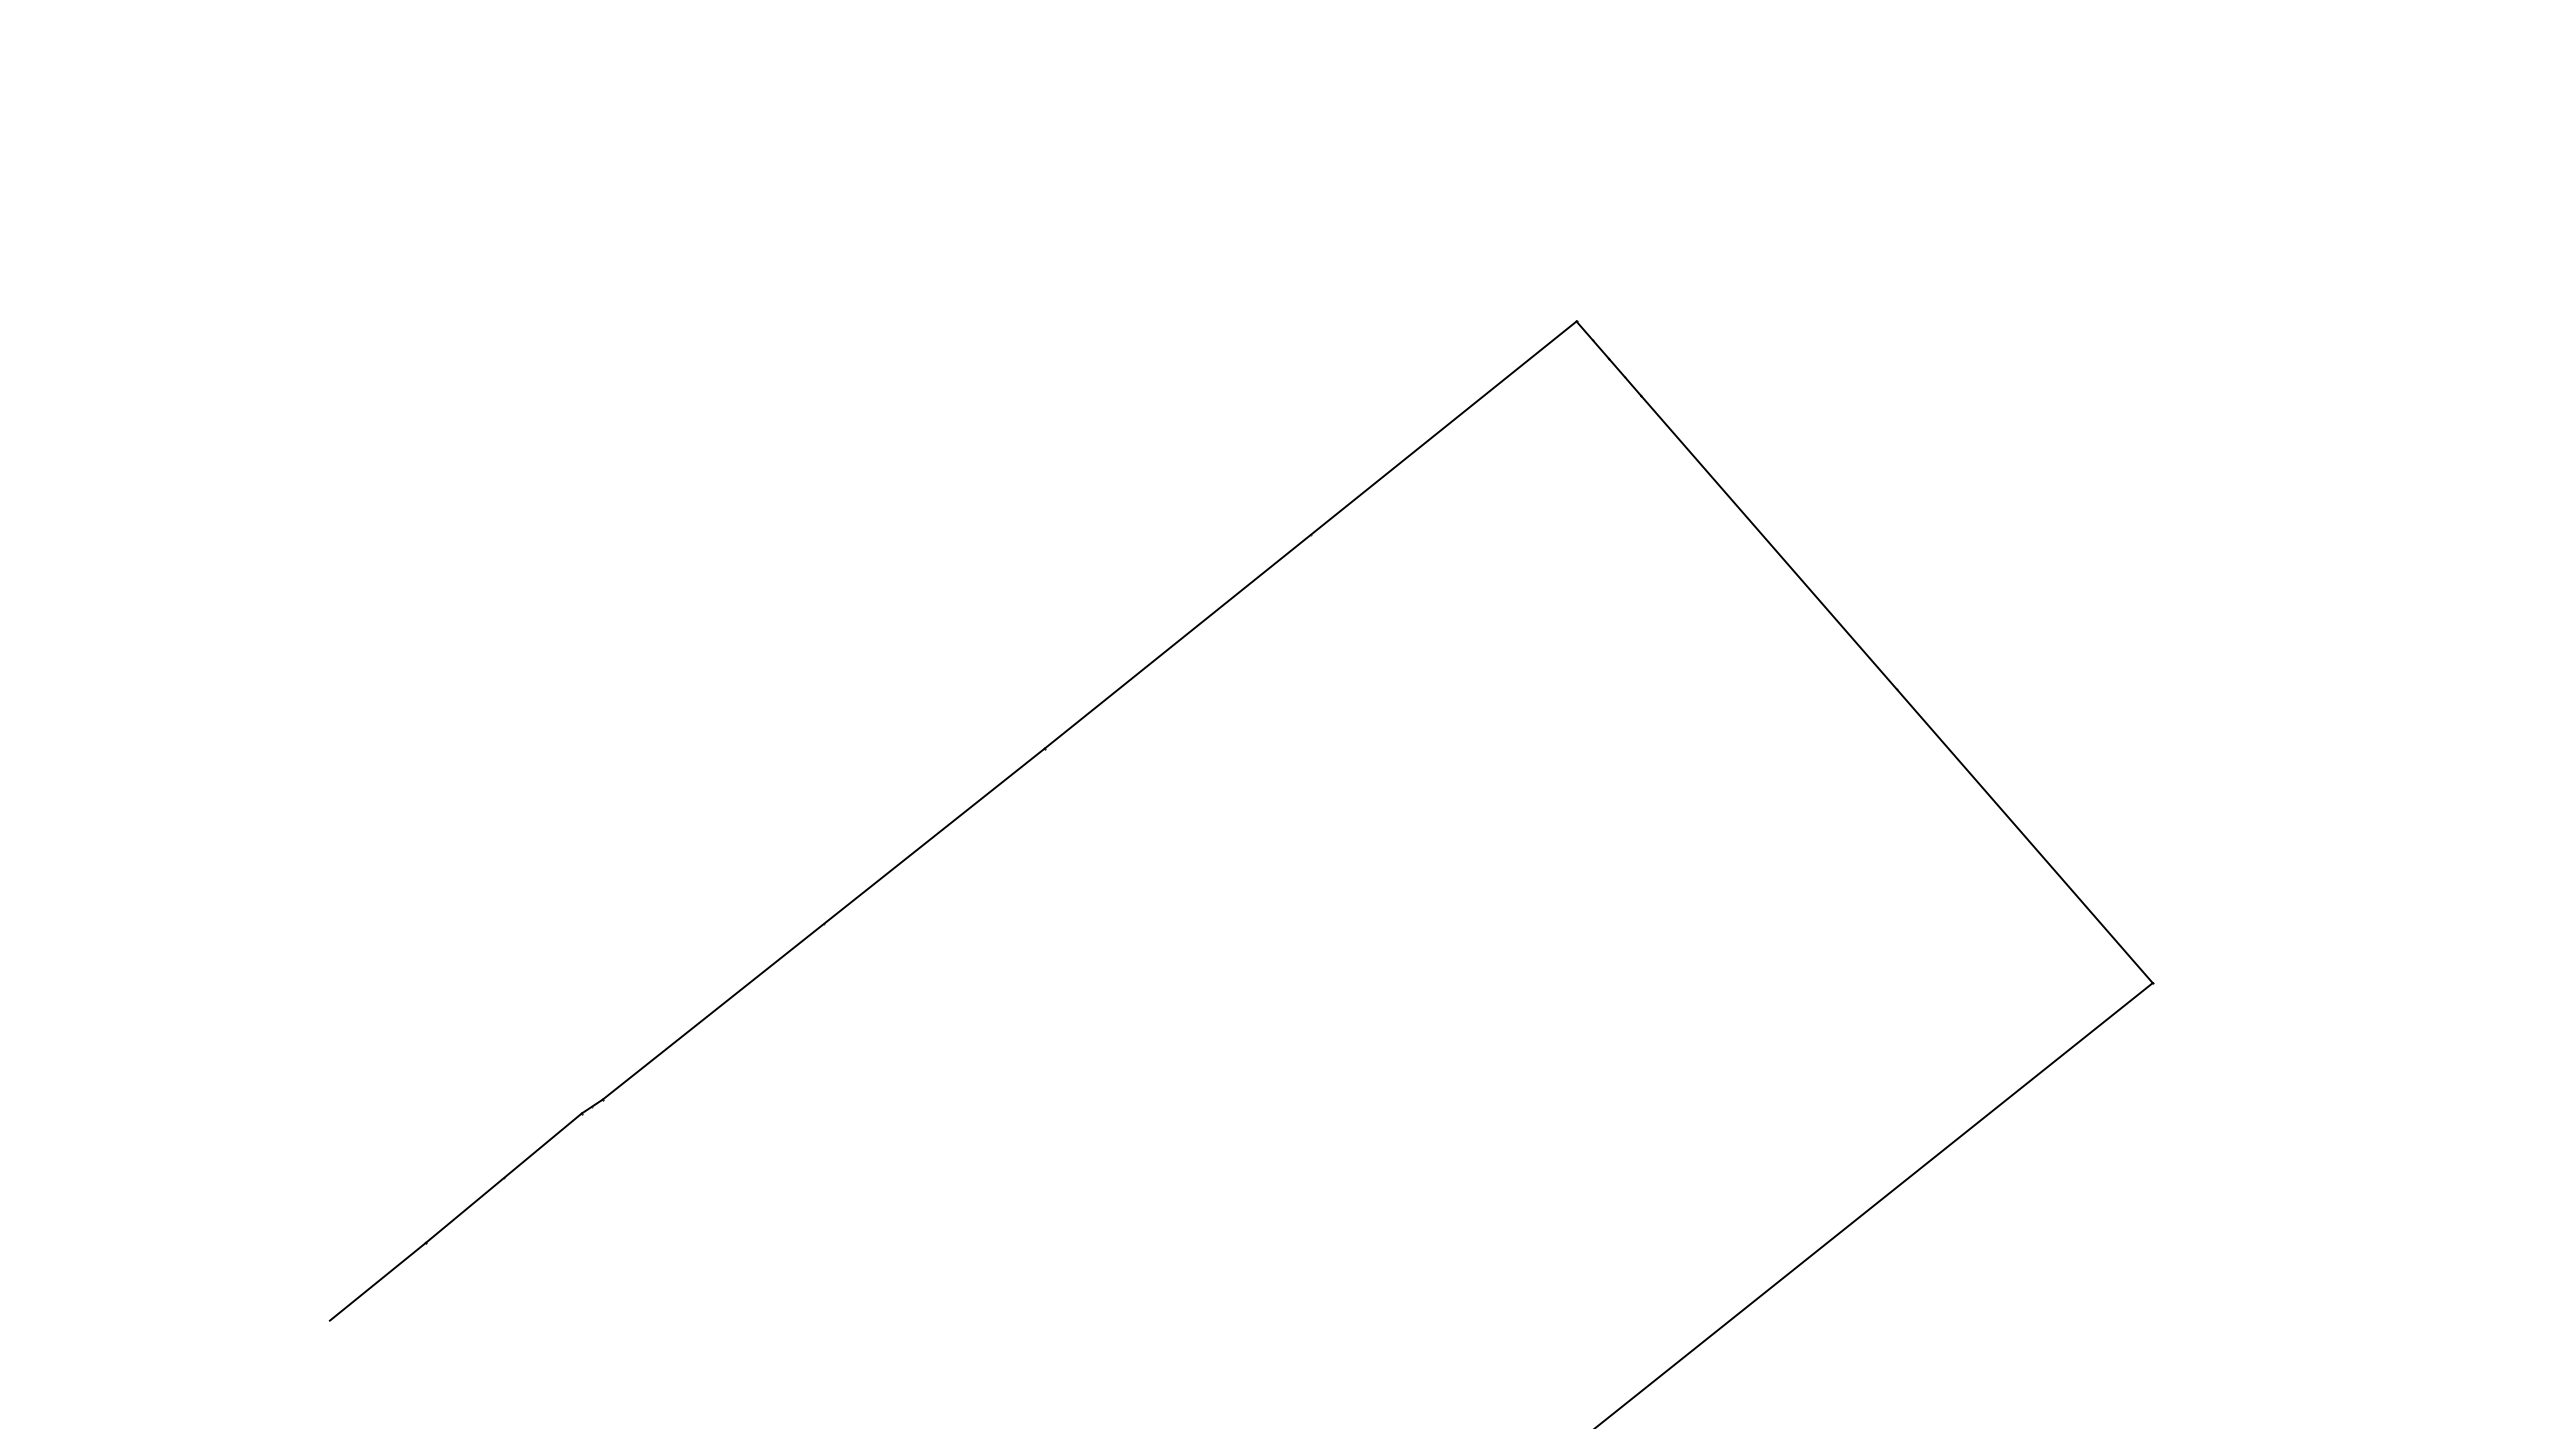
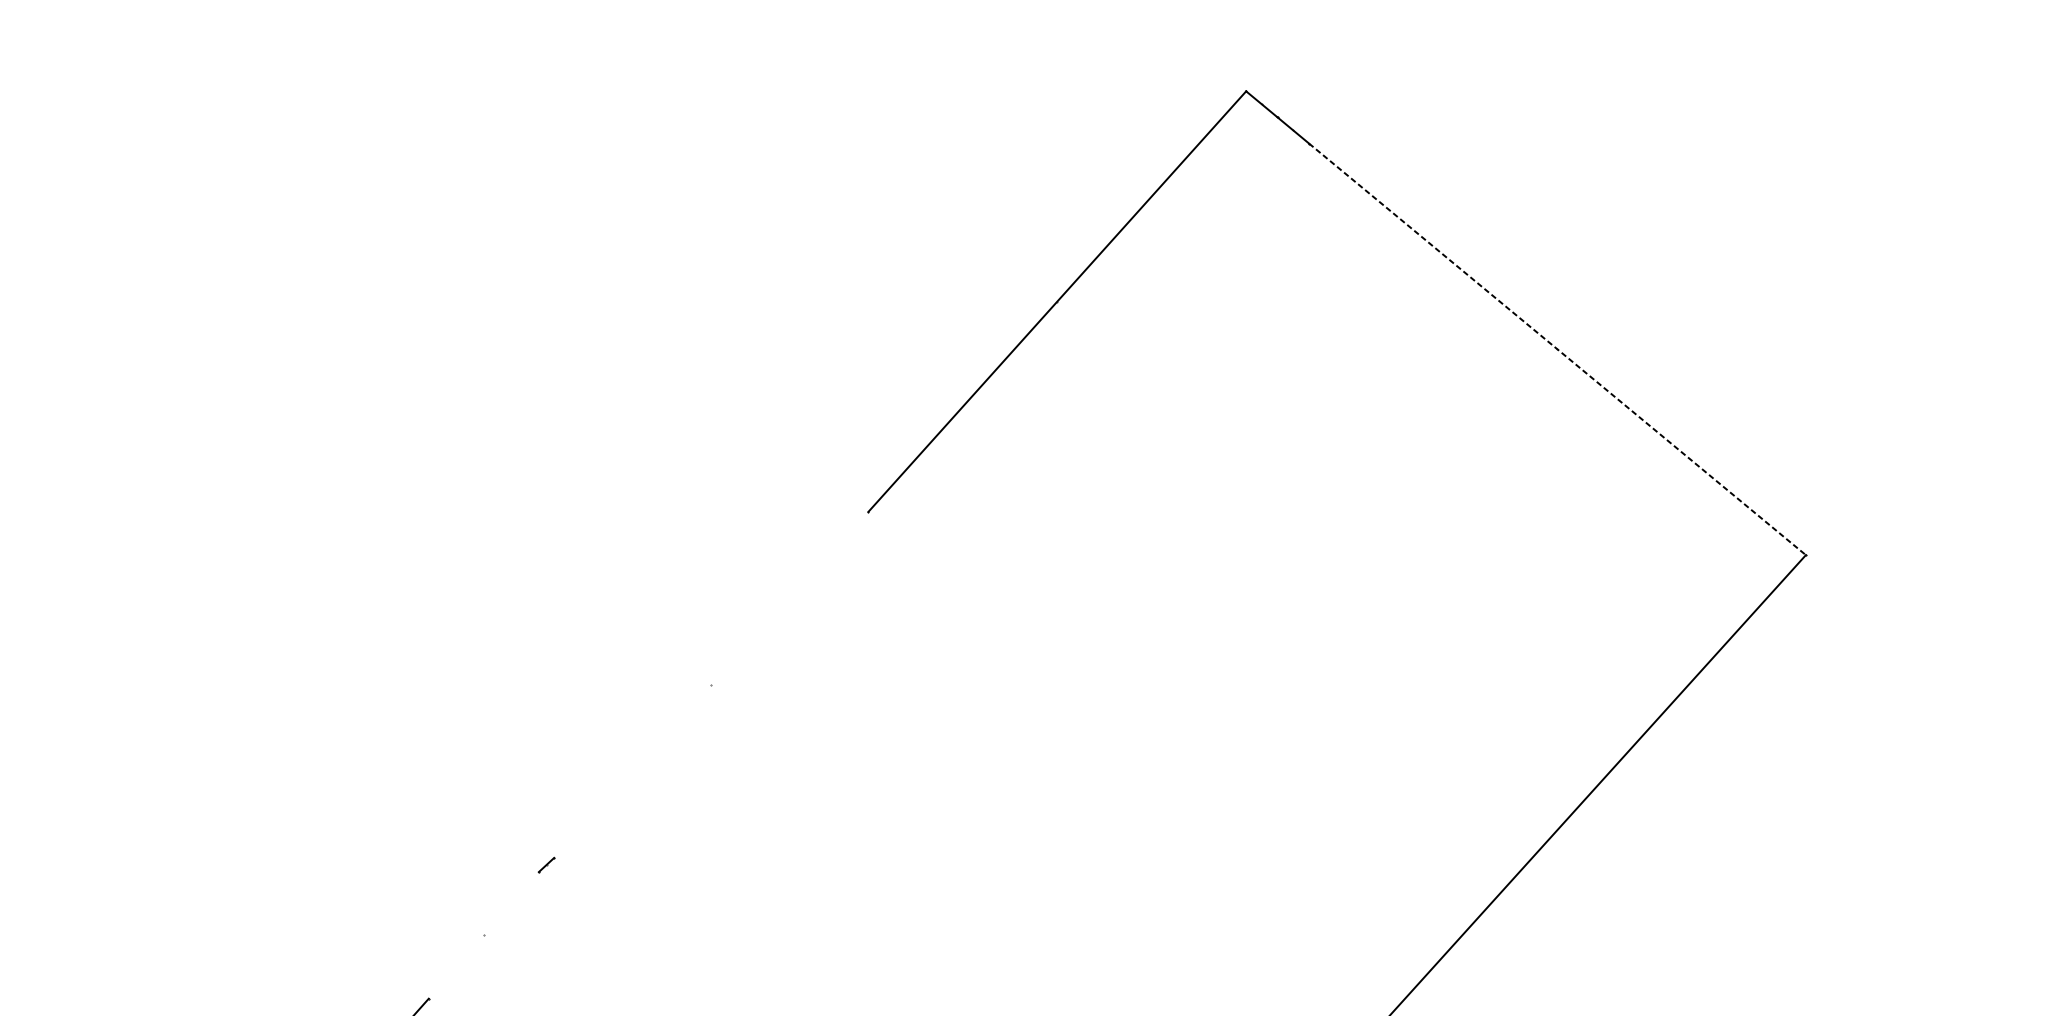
line: (1897, 689) -> (1557, 349), solid -> dashed
line: (823, 923) -> (711, 684), removed
line: (503, 1177) -> (483, 934), removed

